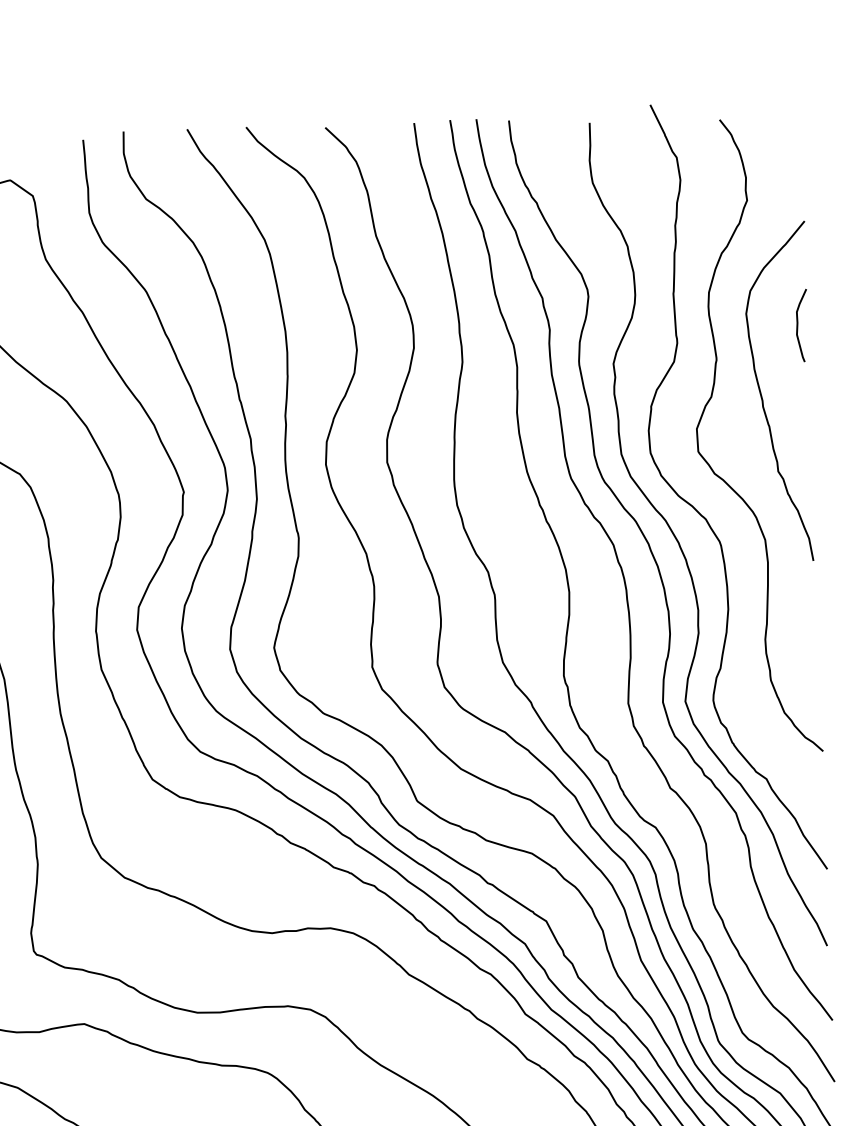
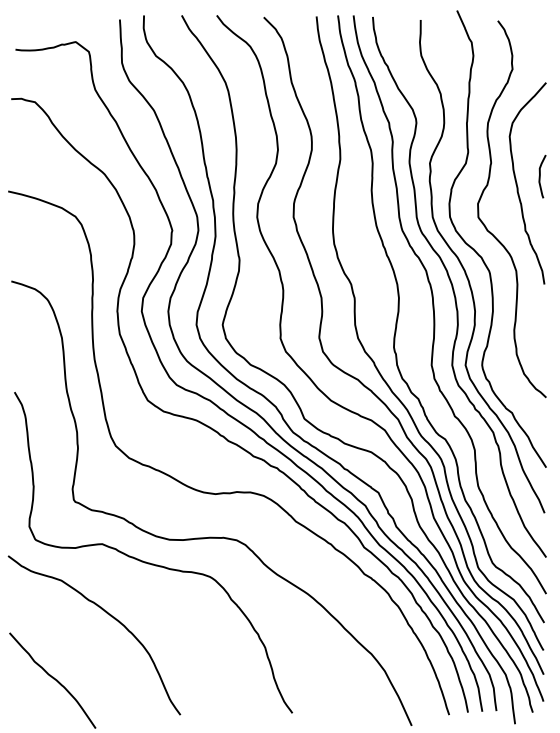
curve: (798, 325) -> (540, 176), moved

